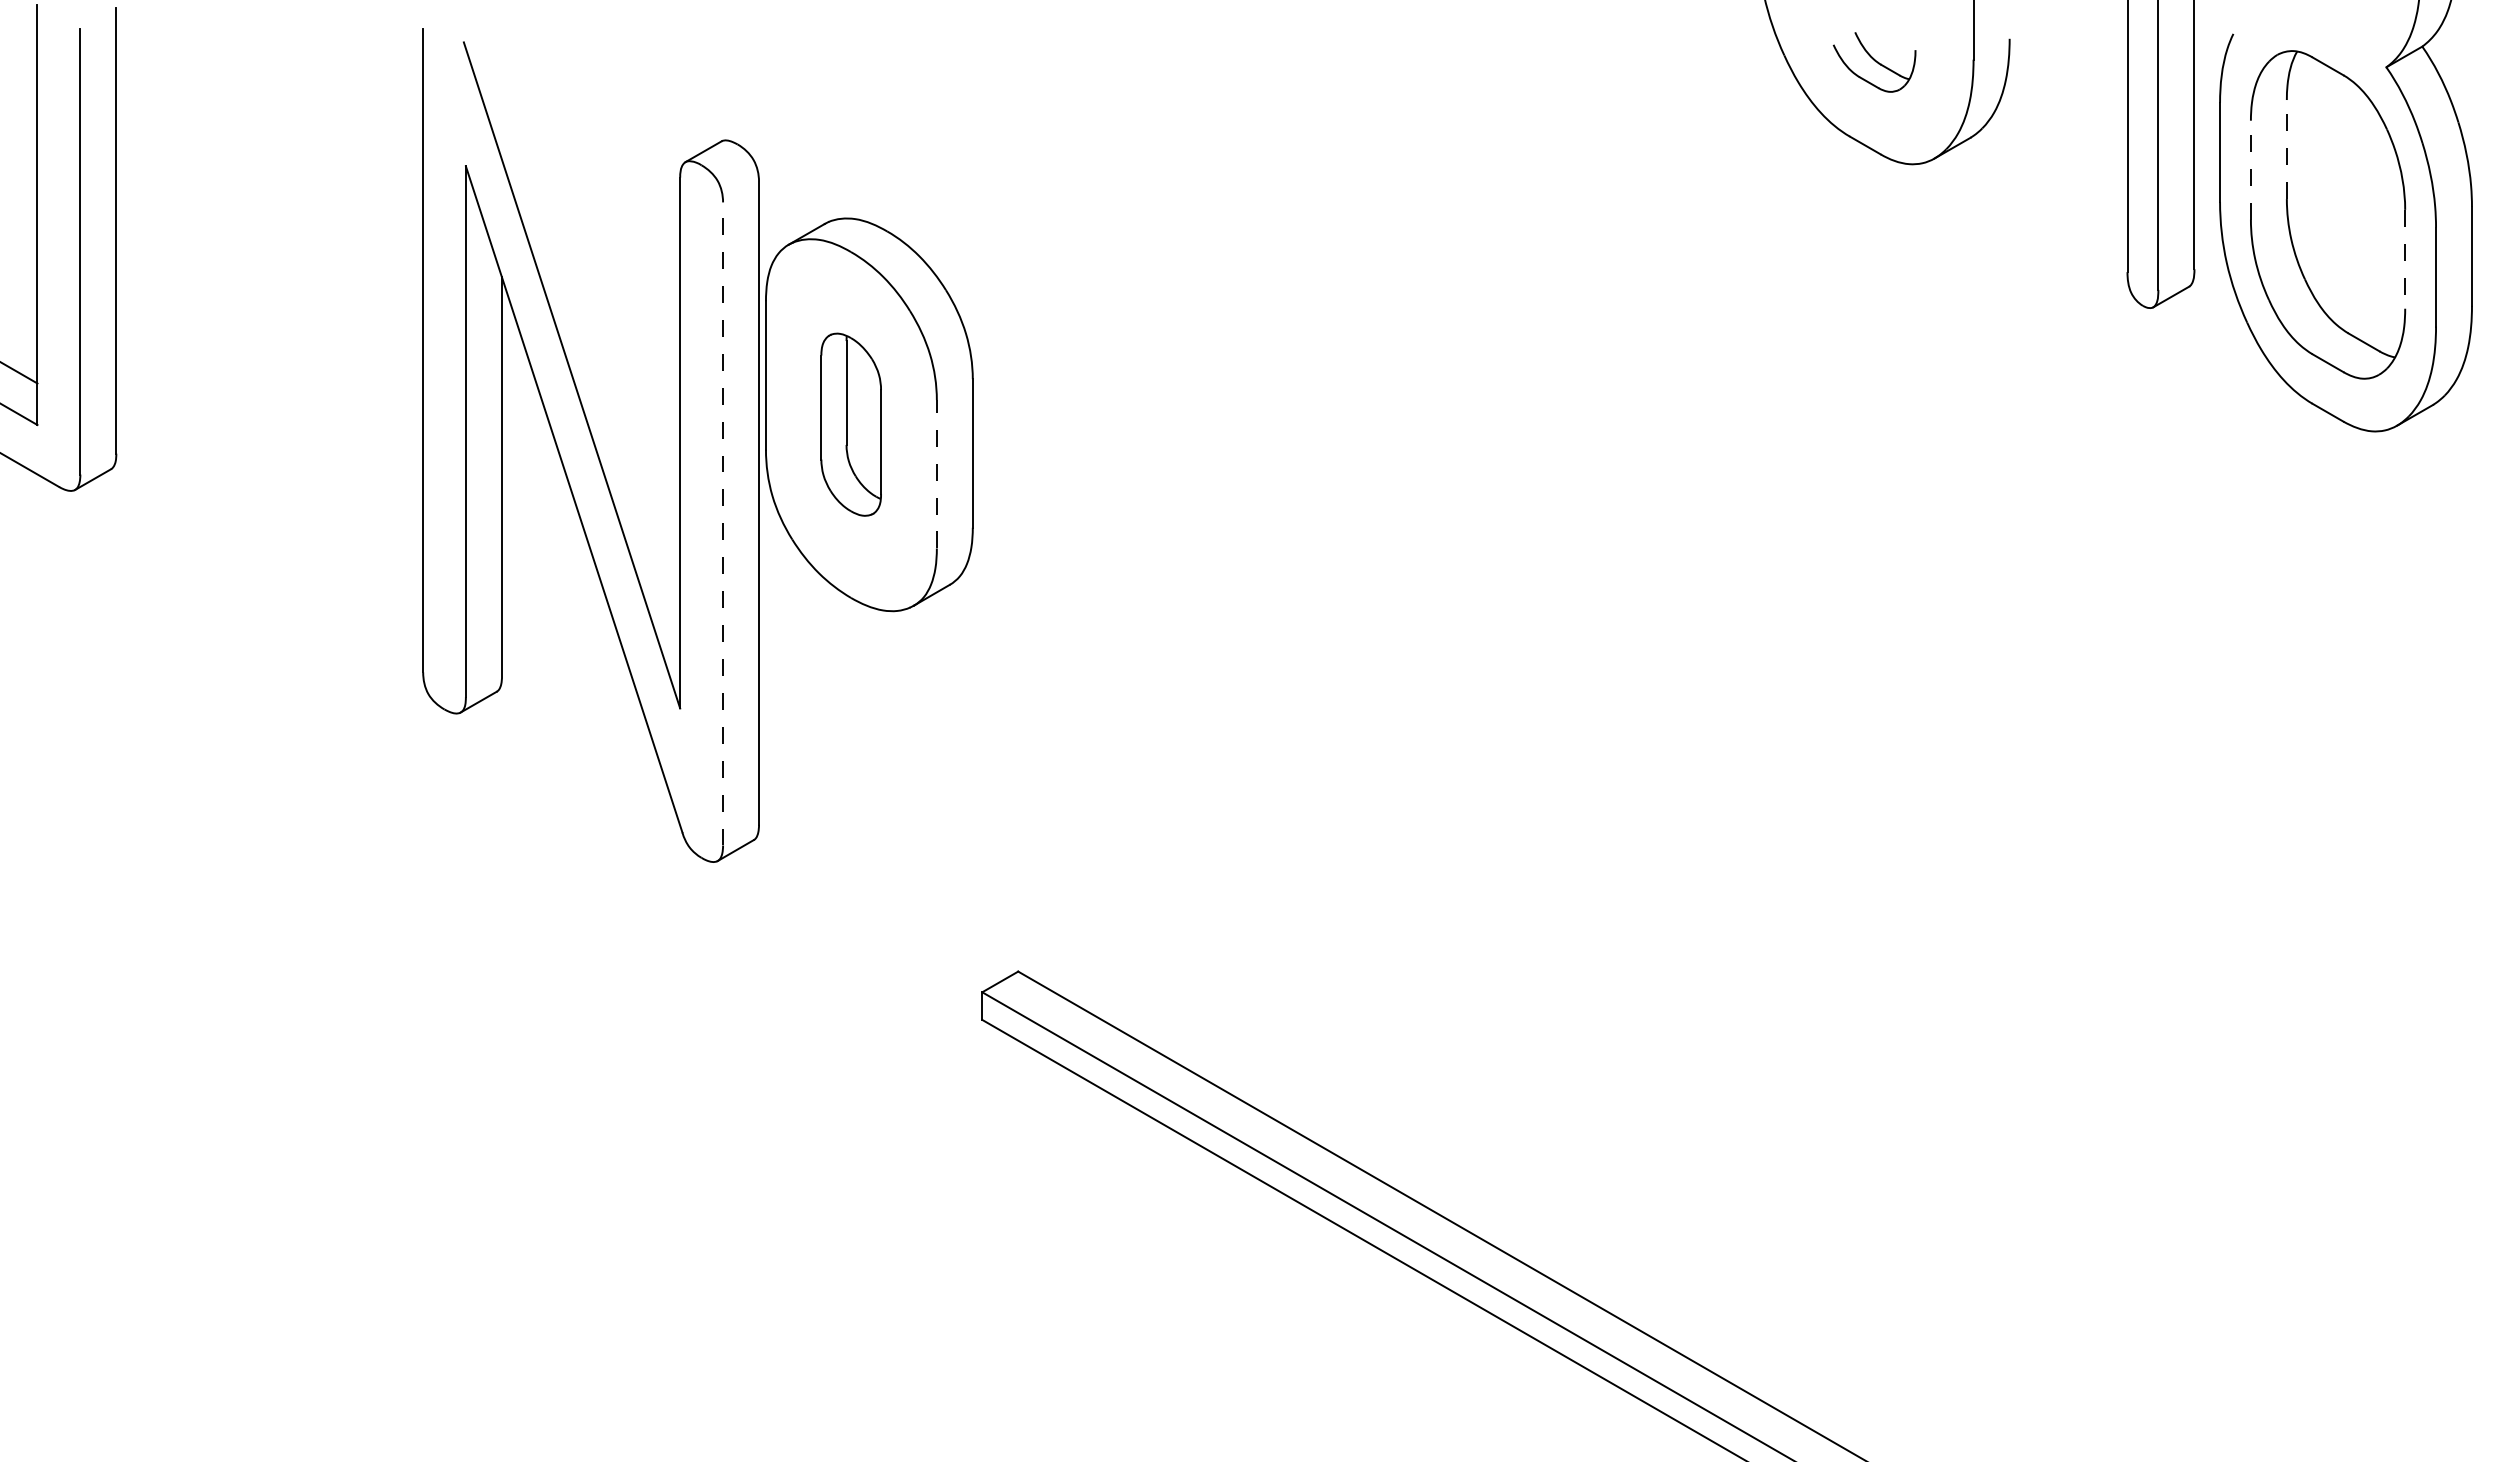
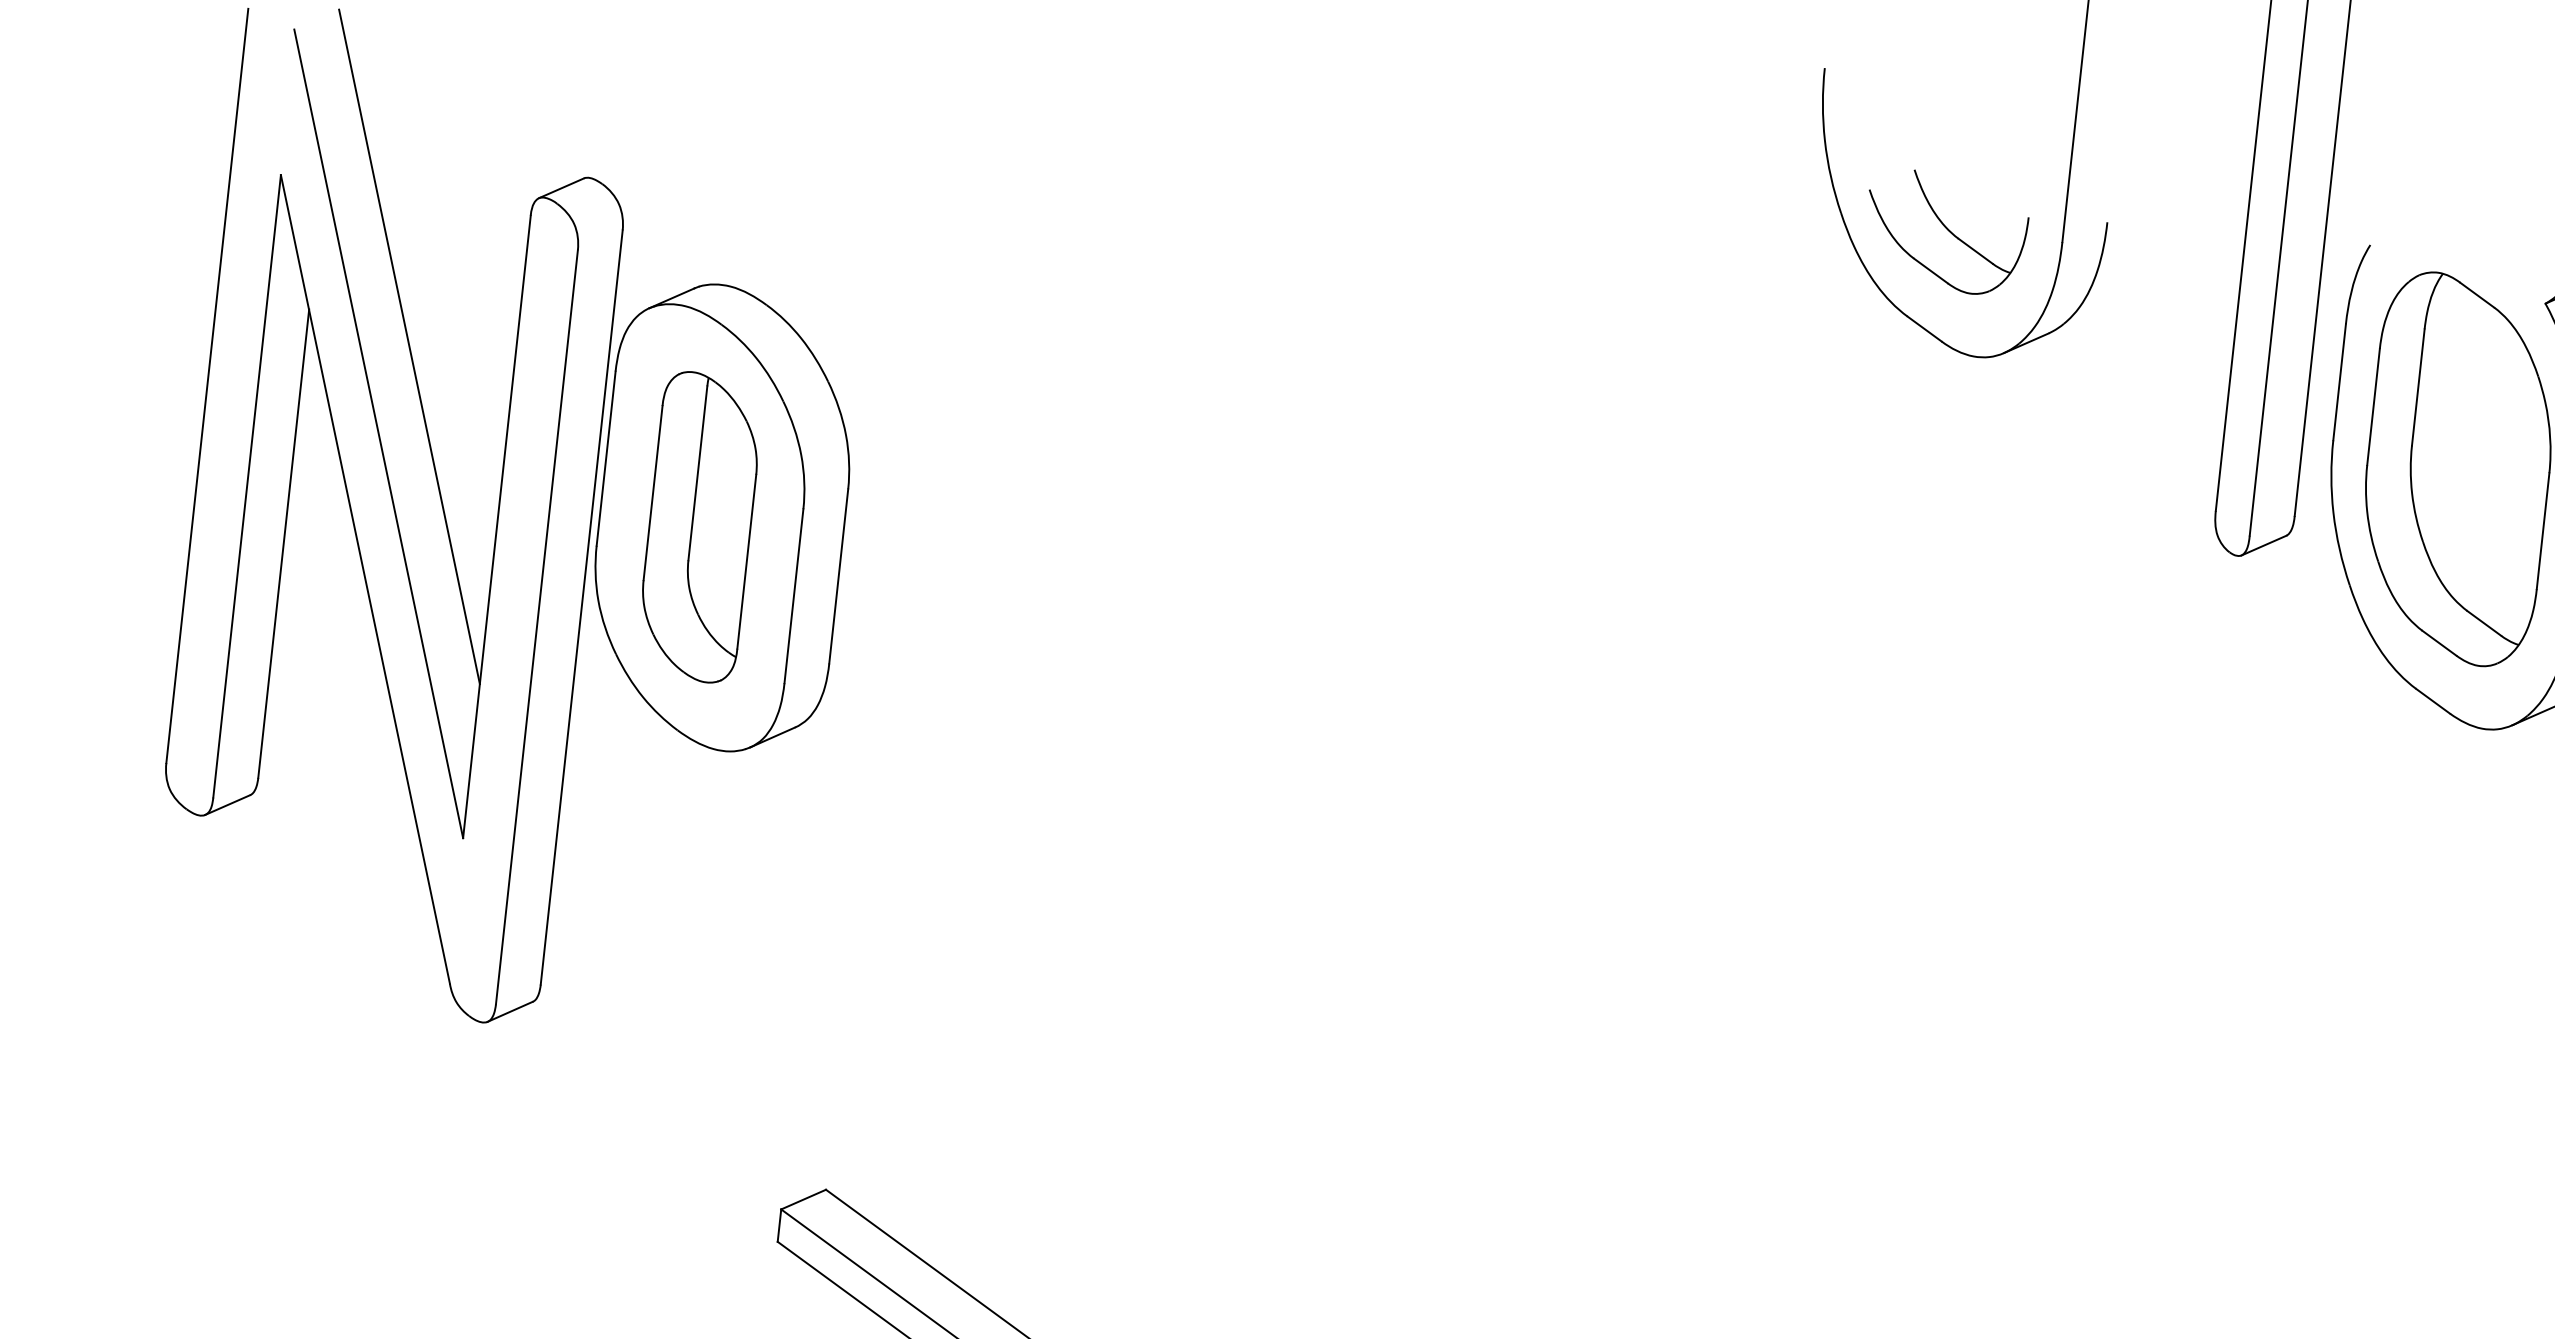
part: (1874, 62) -> (1945, 232), size x1.67
line: (2286, 149) -> (2417, 387), dashed -> solid
line: (2250, 170) -> (2373, 407), dashed -> solid
line: (2405, 259) -> (2543, 531), dashed -> solid
line: (589, 299) -> (408, 347), added
part: (850, 424) -> (699, 526), size x1.43
line: (936, 473) -> (793, 595), dashed -> solid
line: (723, 523) -> (537, 626), dashed -> solid

